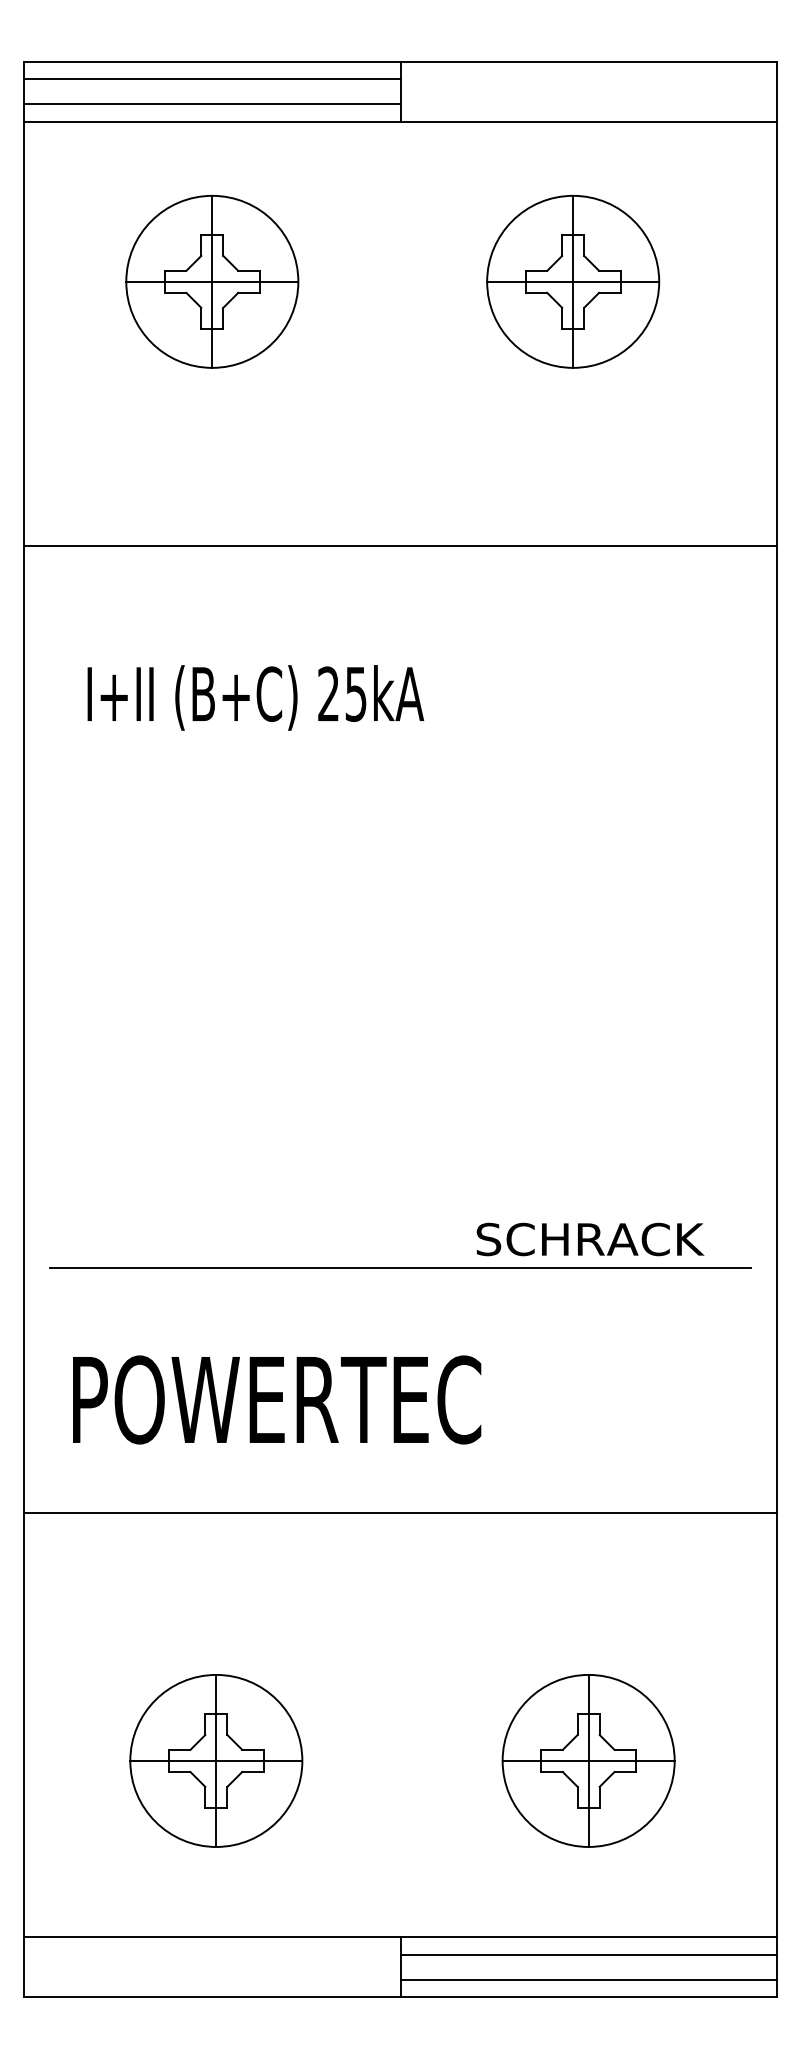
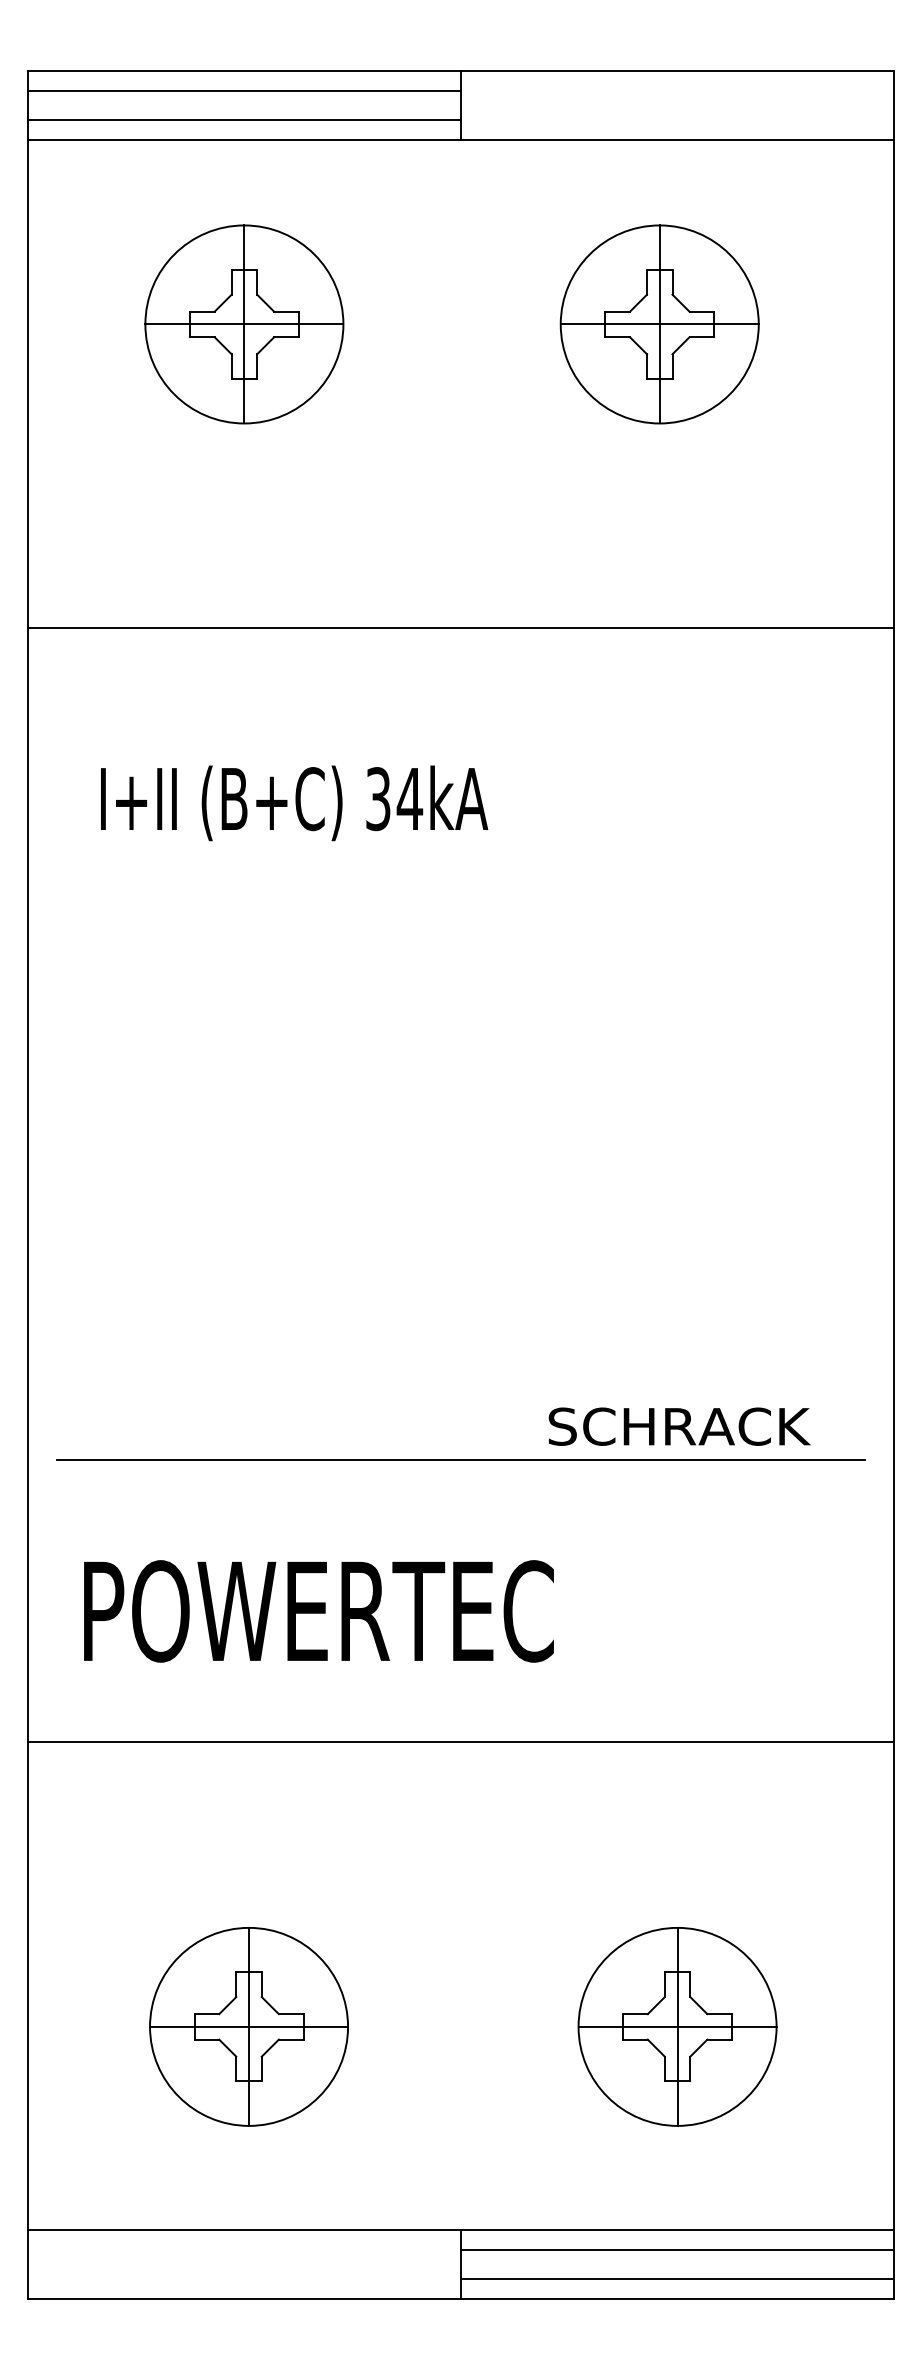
text: (342, 694) -> (394, 799), 25kA -> 34kA

